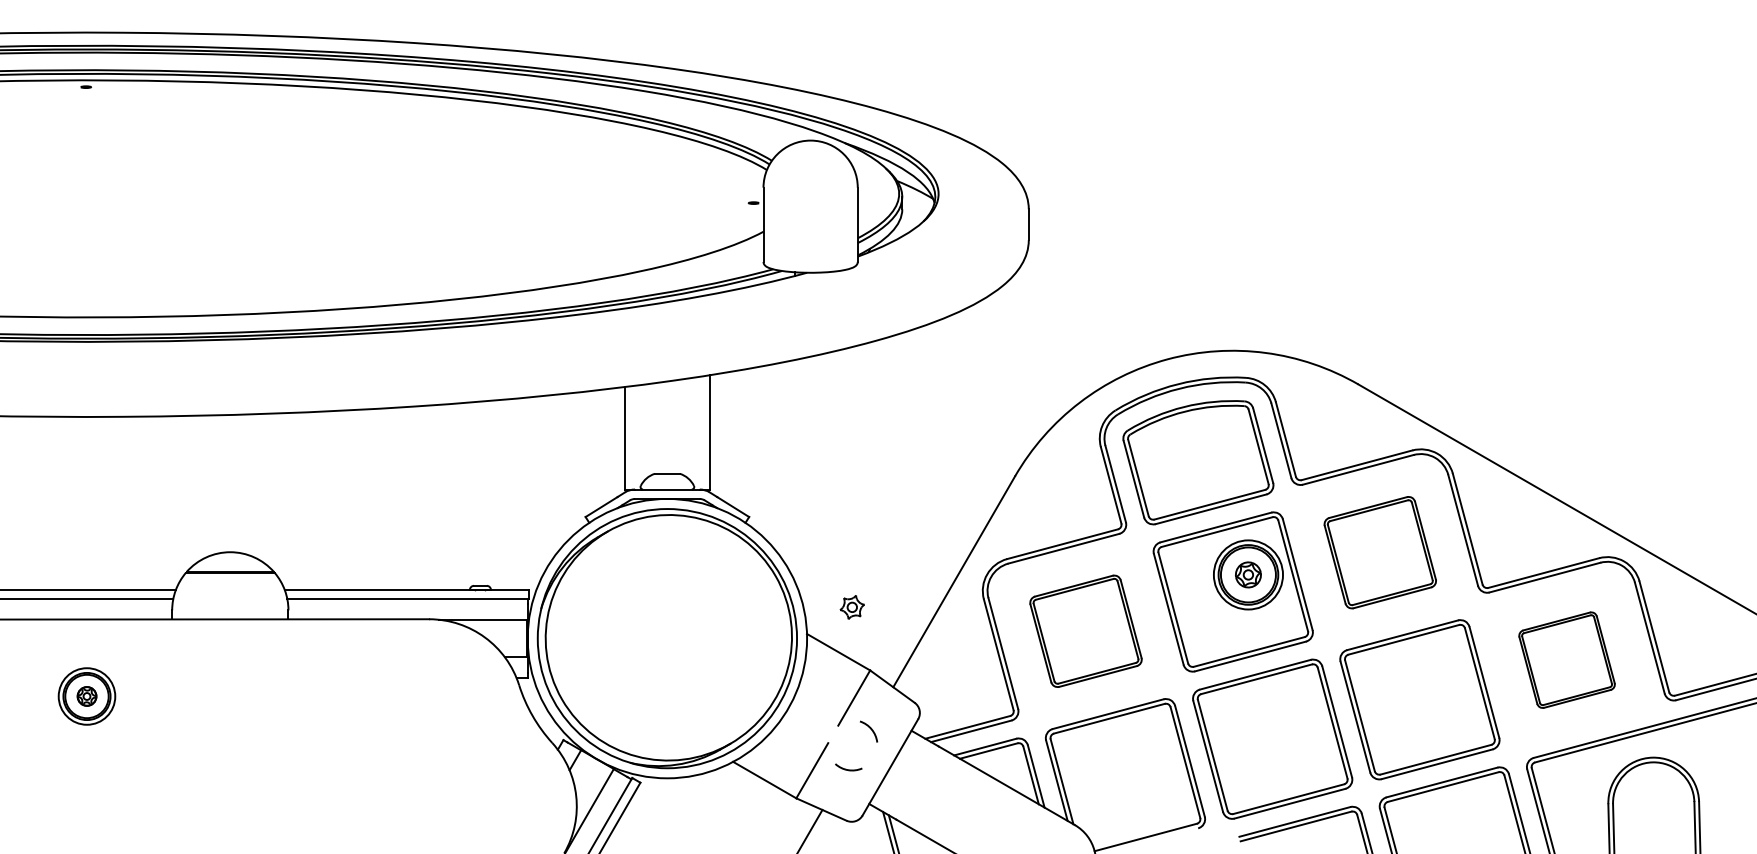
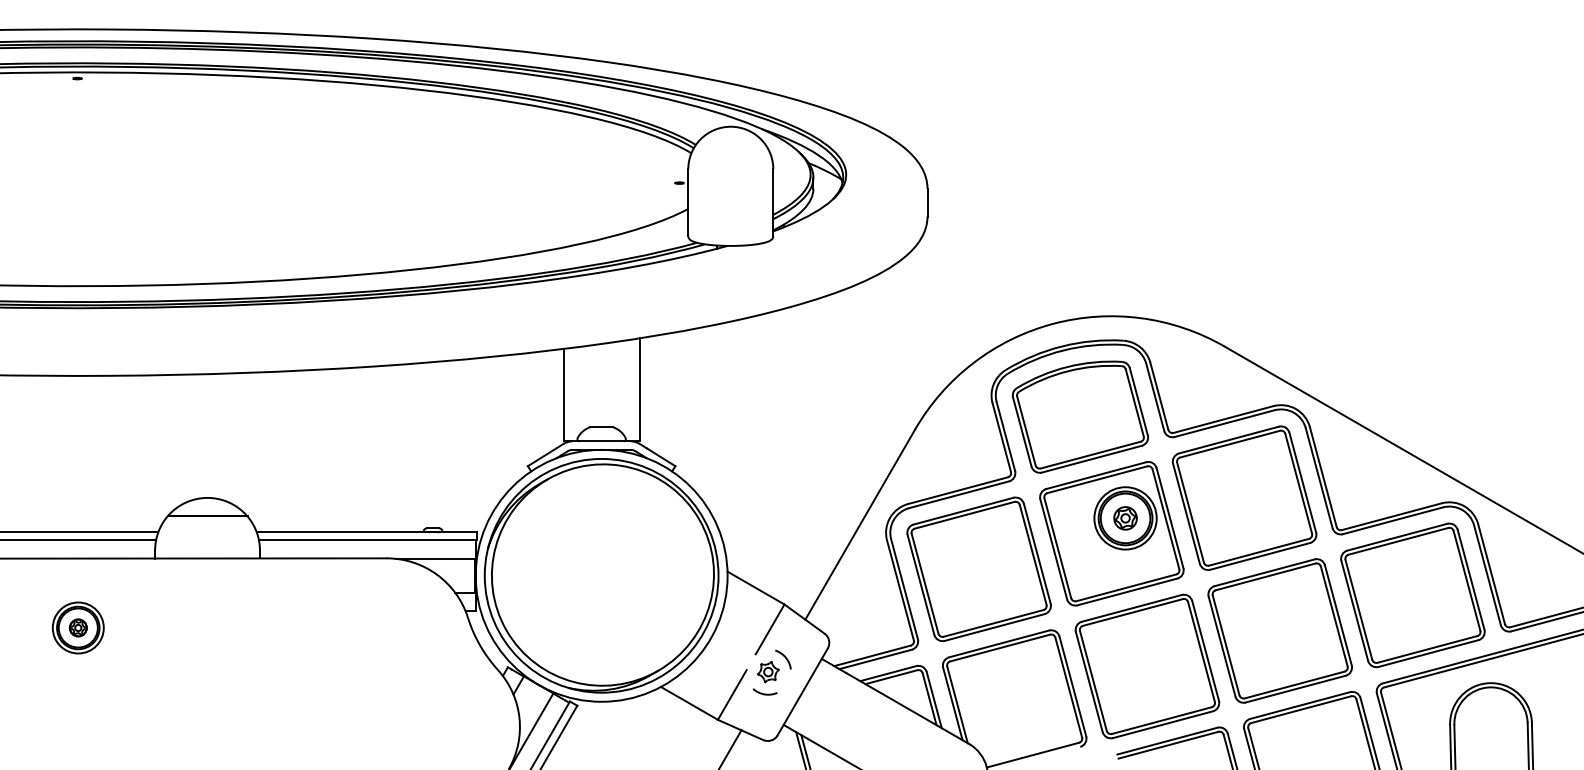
part: (1379, 552) -> (1243, 498), size x1.43
part: (851, 607) -> (767, 672), moved
part: (1085, 630) -> (978, 568), size x1.43
part: (1566, 659) -> (1412, 594), size x1.67

